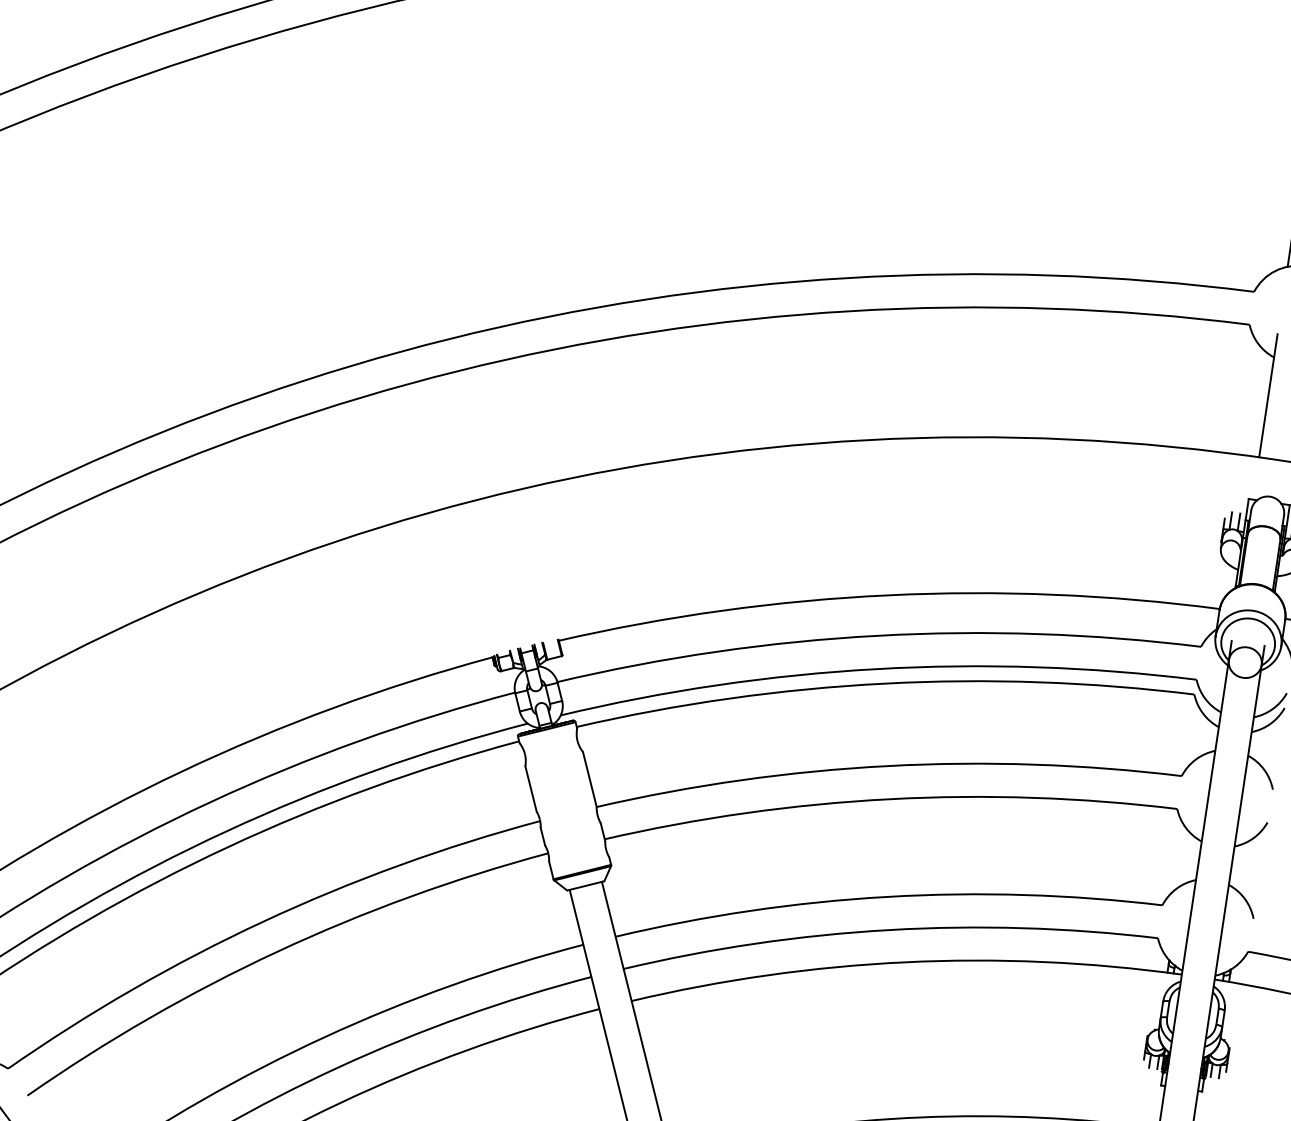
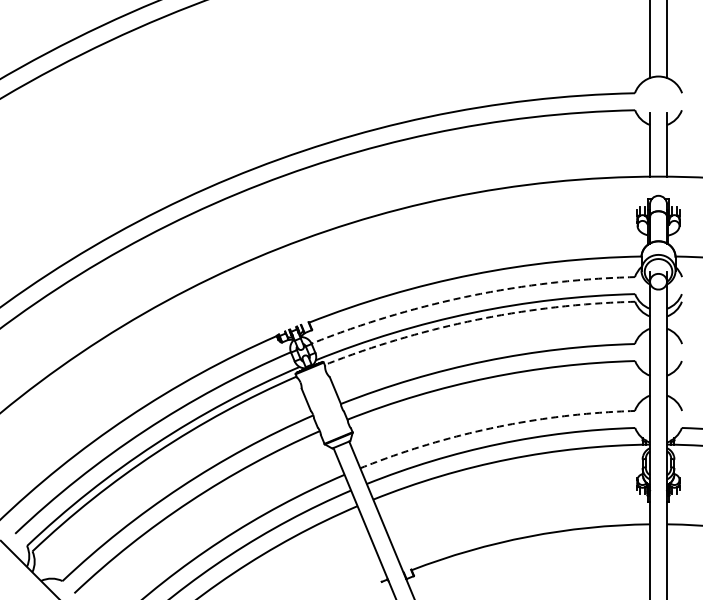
arc: (878, 634) -> (470, 295), solid -> dashed
arc: (884, 683) -> (477, 319), solid -> dashed
arc: (888, 897) -> (495, 427), solid -> dashed

